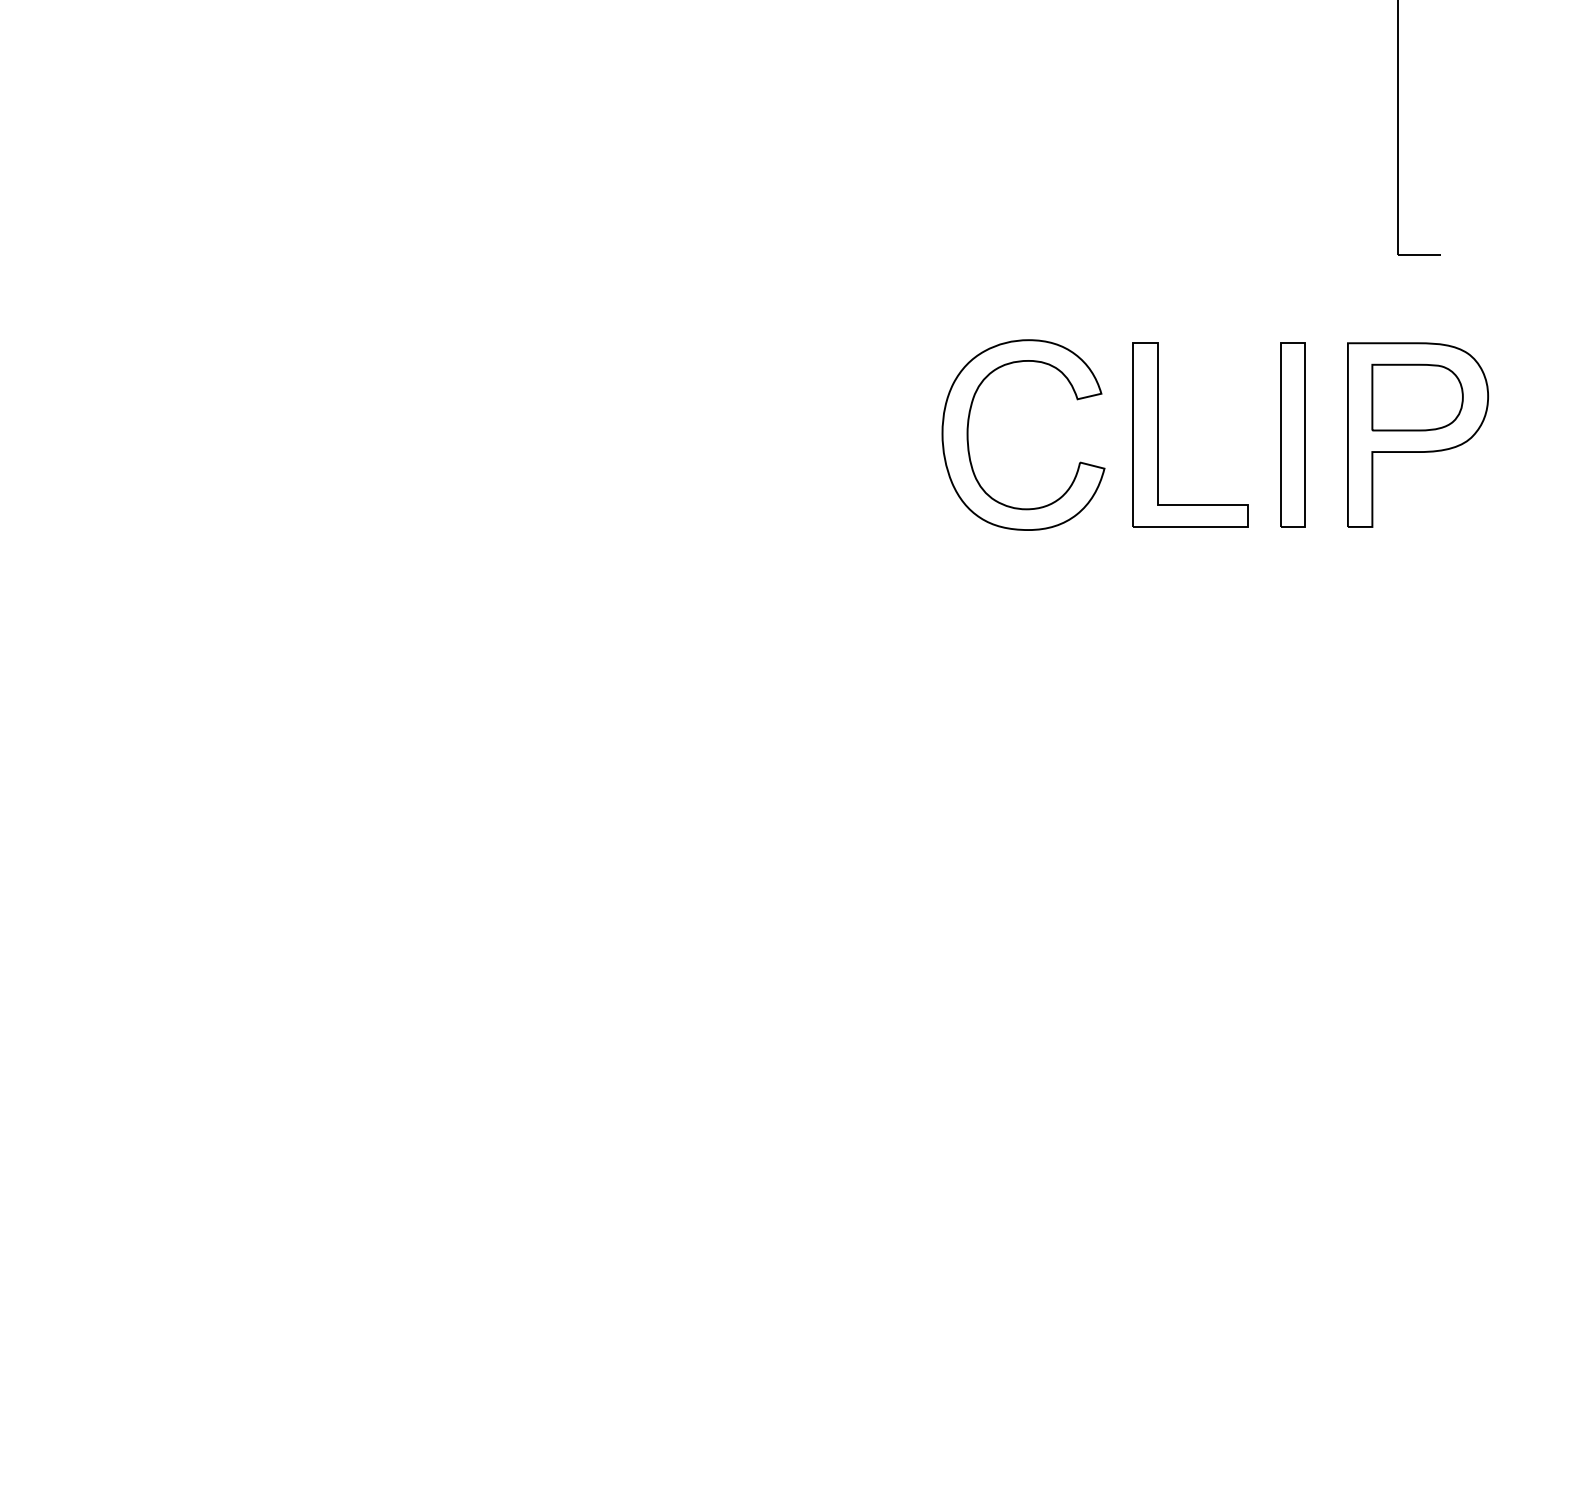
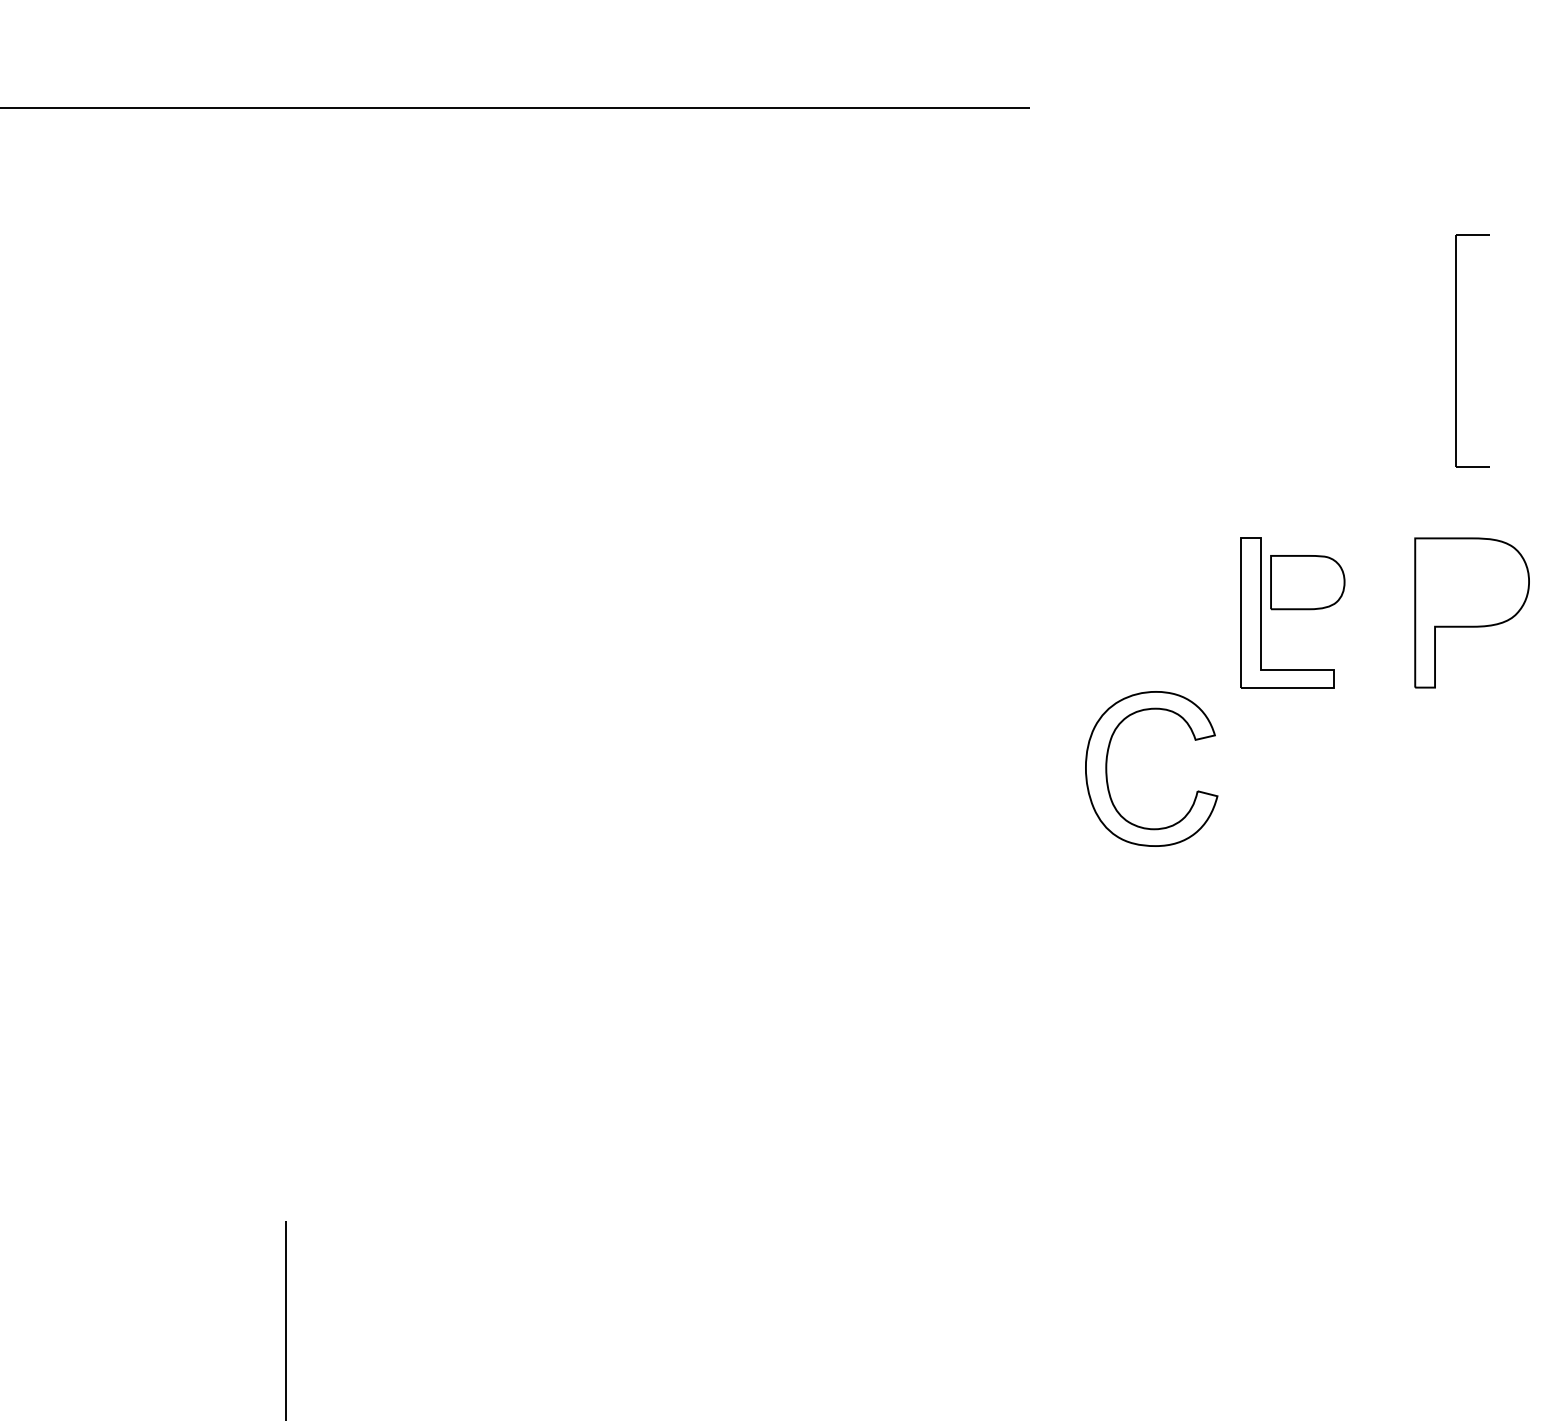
part: (1417, 397) -> (1307, 582), moved
part: (969, 434) -> (1107, 768), moved
part: (1292, 434) -> (1370, 612), removed

